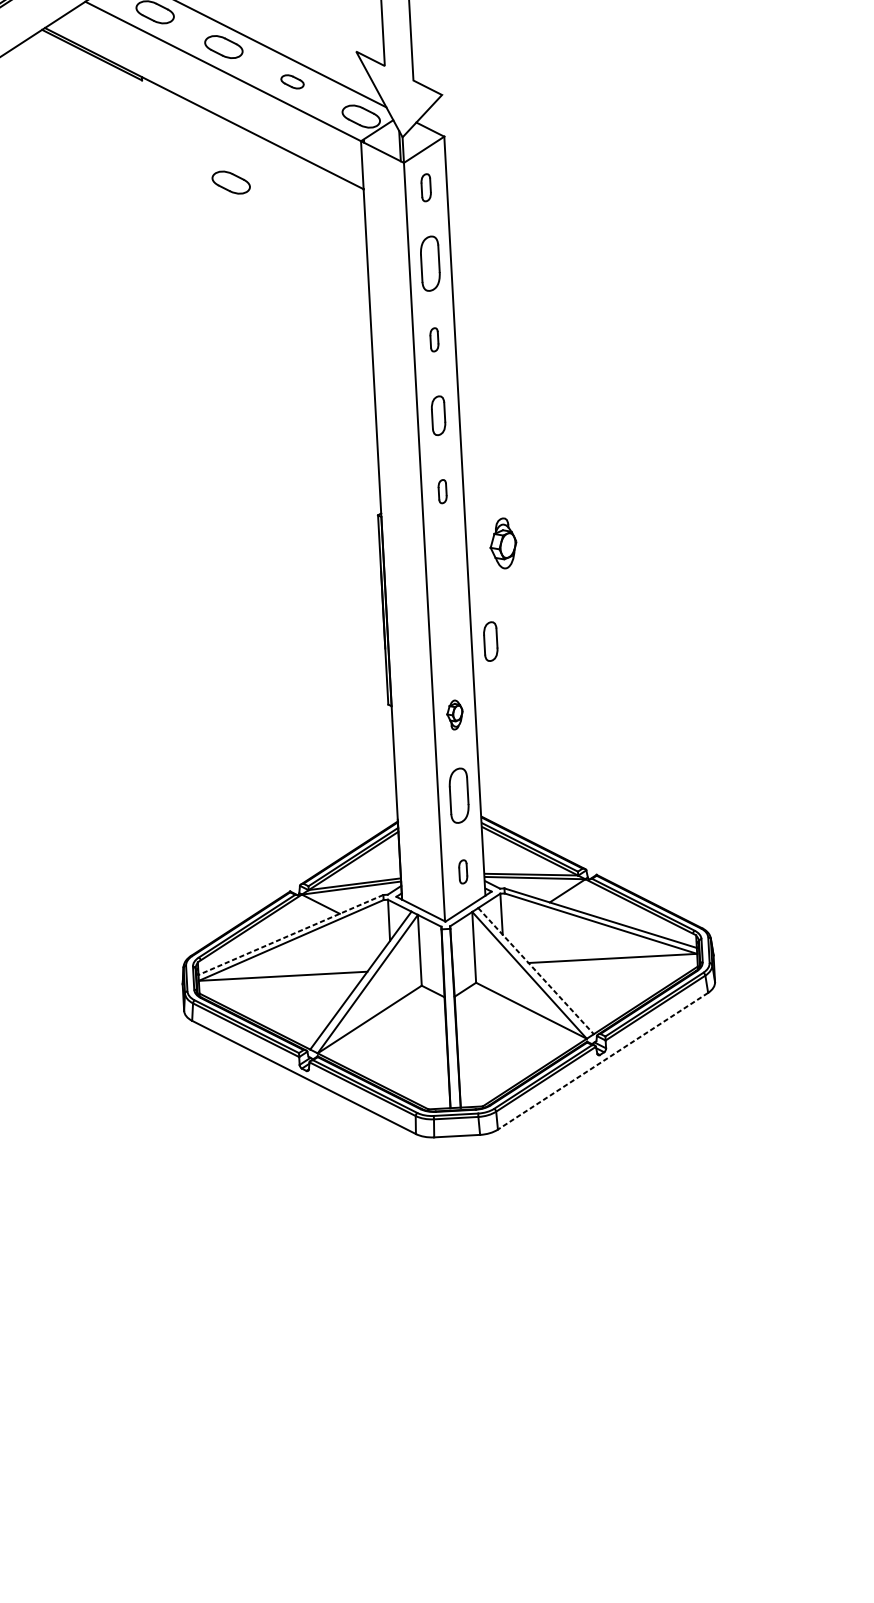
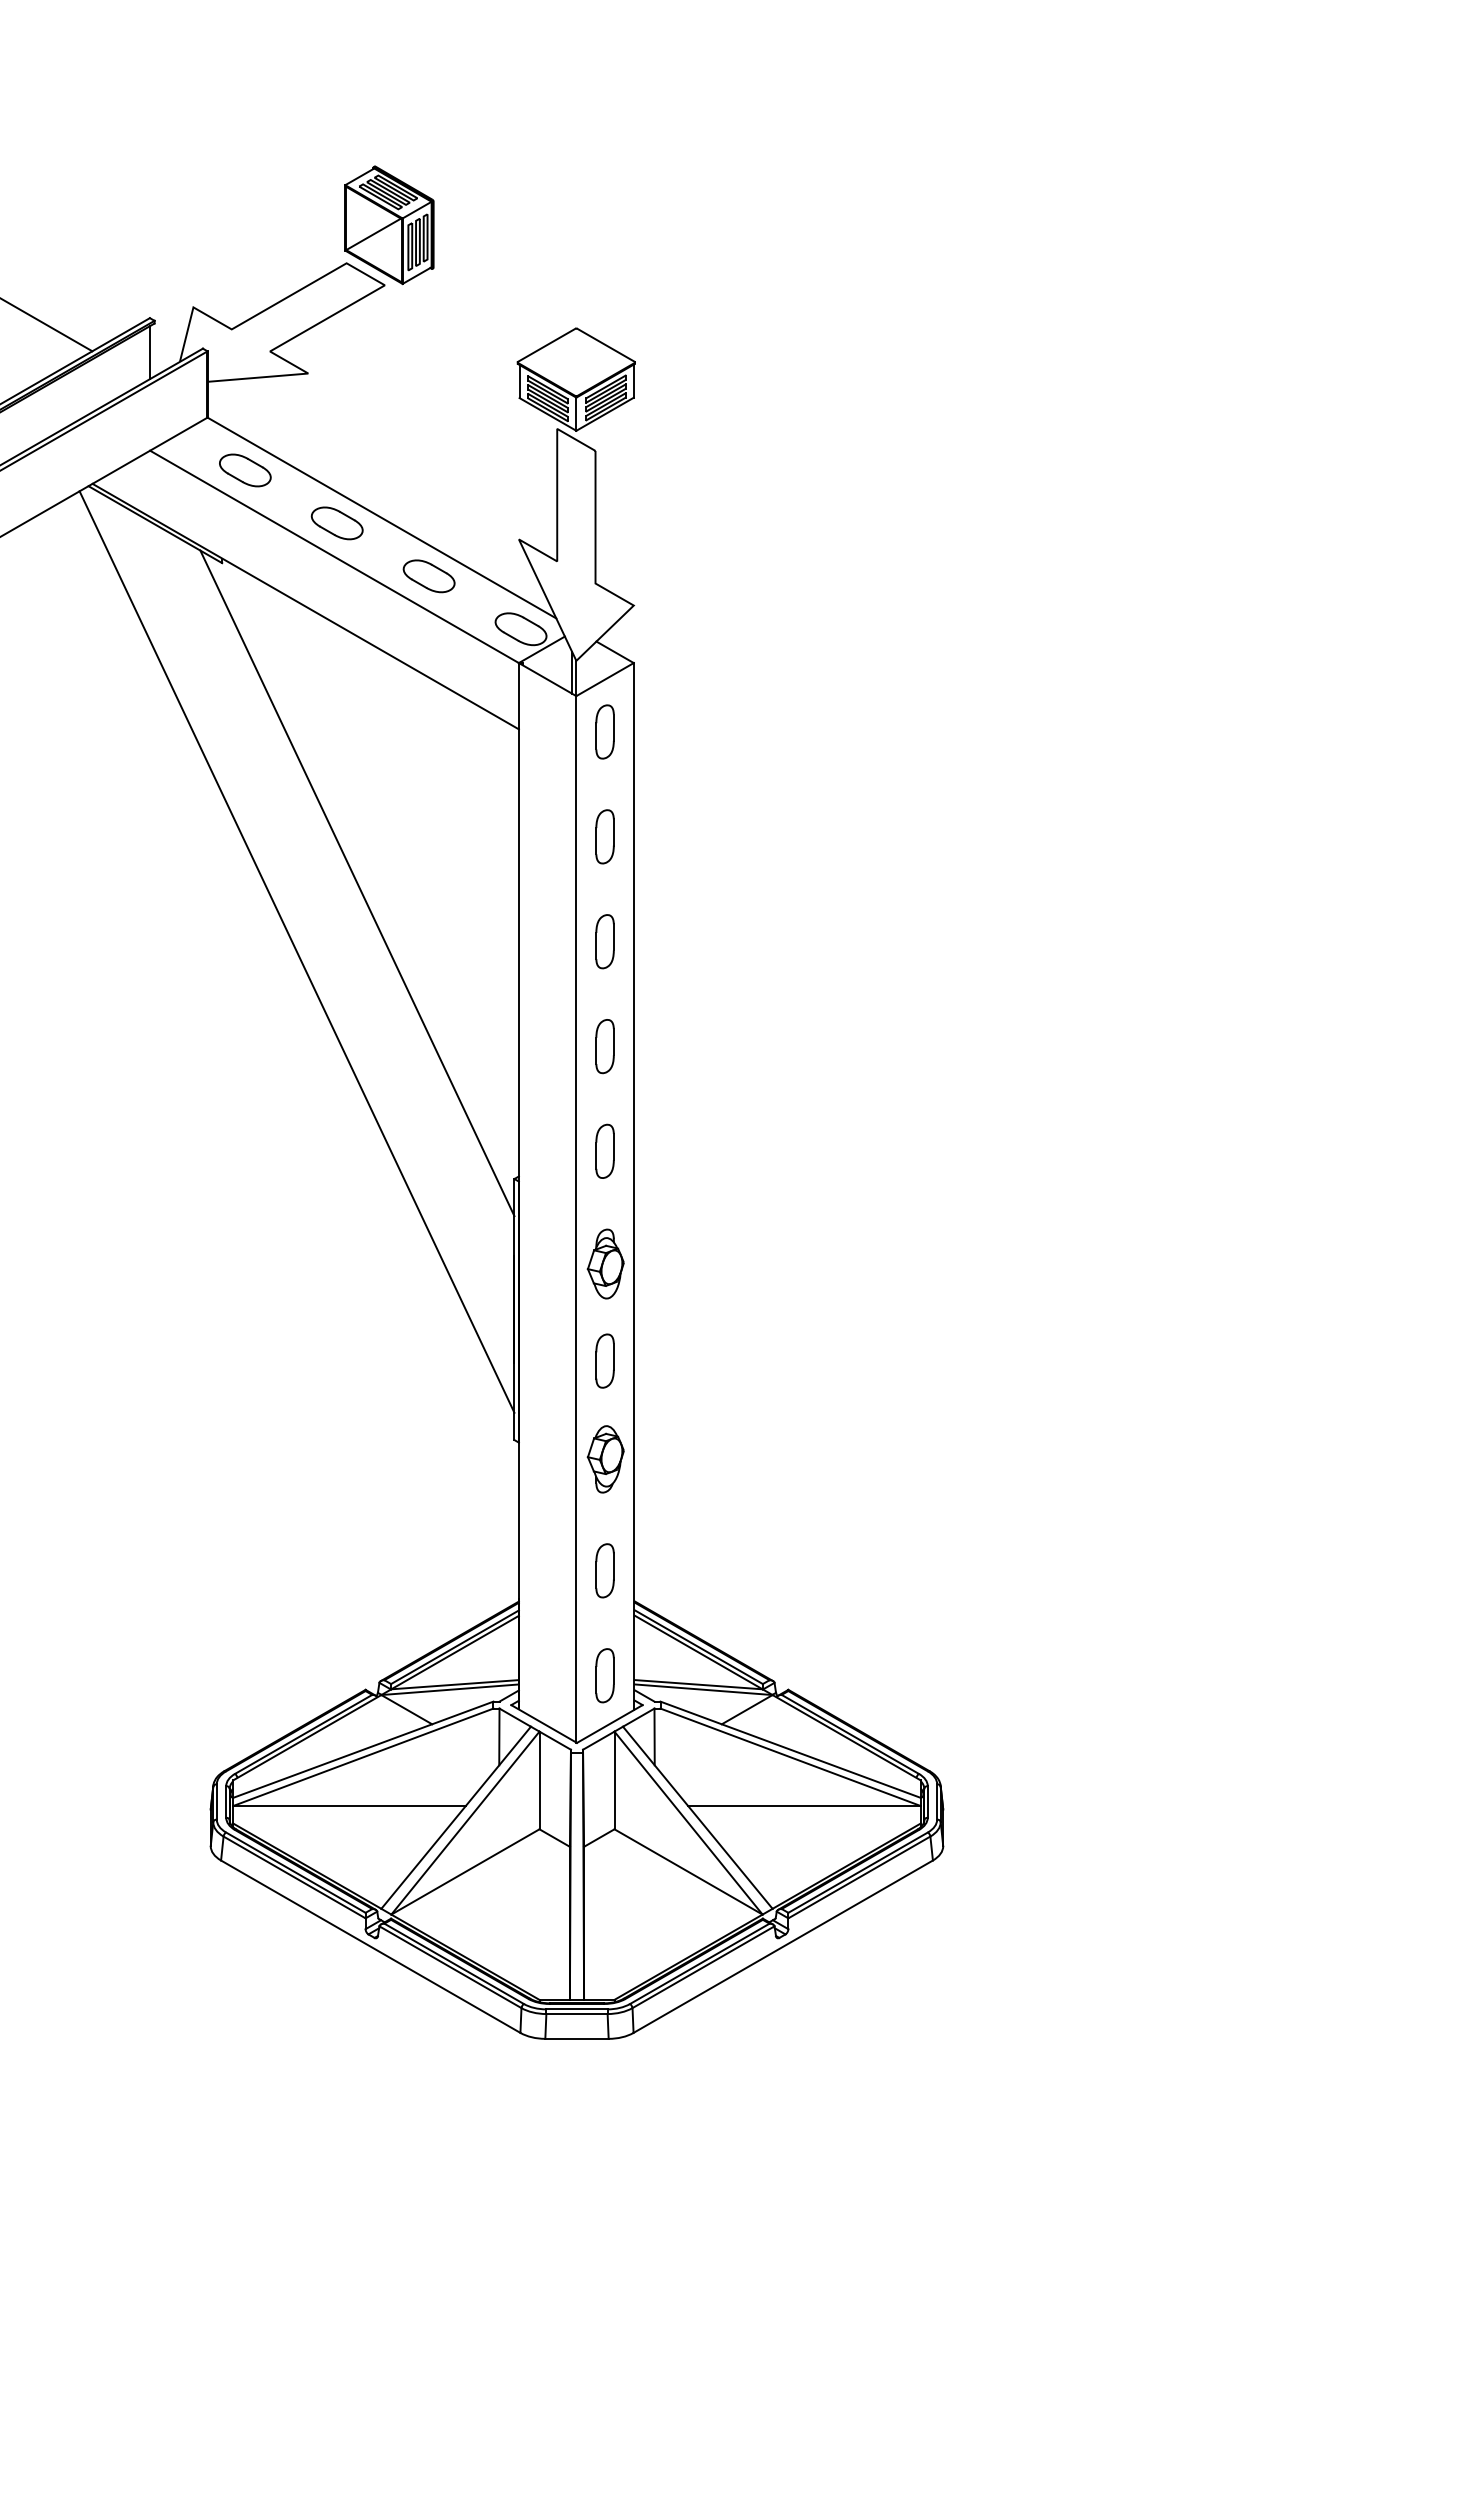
part: (292, 81) -> (428, 576), size x1.67
part: (230, 182) -> (336, 710), removed
part: (425, 187) -> (604, 731), size x1.43
part: (429, 263) -> (604, 836), size x0.71
line: (252, 307) -> (357, 883), added
part: (434, 339) -> (604, 941), size x1.67
line: (211, 358) -> (296, 951), added
part: (442, 491) -> (604, 1150), size x1.67
part: (503, 543) -> (605, 1263), moved
part: (490, 641) -> (604, 1360), moved
part: (455, 715) -> (605, 1459), size x1.67
part: (458, 795) -> (604, 1570), size x0.71
part: (462, 871) -> (604, 1675), size x1.67
line: (291, 934) -> (363, 1749), dashed -> solid
line: (535, 970) -> (697, 1817), dashed -> solid
line: (603, 1061) -> (783, 1946), dashed -> solid

